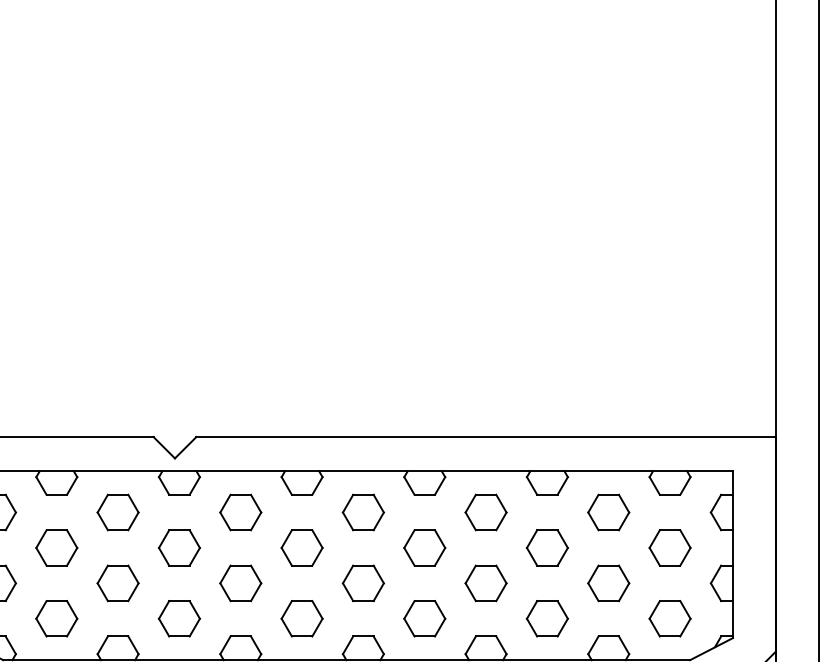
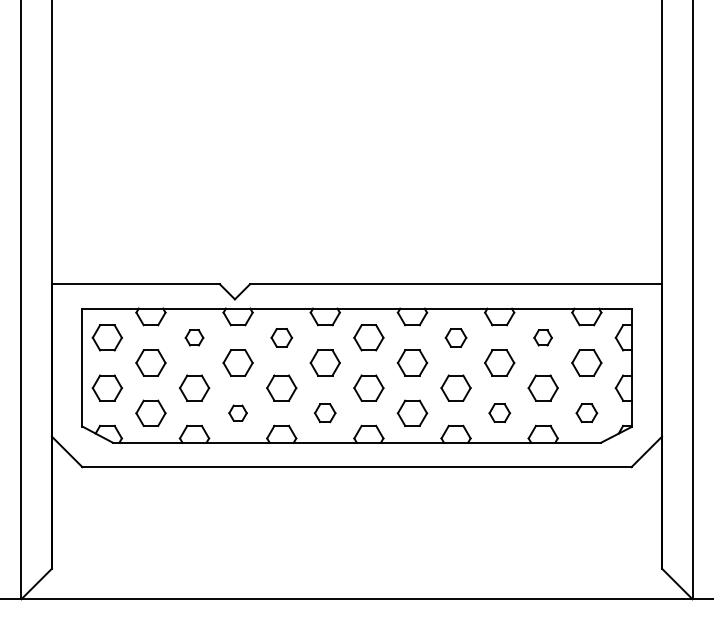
part: (118, 512) -> (194, 337), size x0.6
part: (240, 512) -> (281, 337), size x0.7
part: (485, 512) -> (455, 337), size x0.7
part: (607, 512) -> (542, 337), size x0.6
part: (178, 617) -> (237, 412), size x0.6
part: (300, 617) -> (324, 412), size x0.7
part: (547, 617) -> (499, 412), size x0.7
part: (669, 617) -> (586, 412), size x0.7

